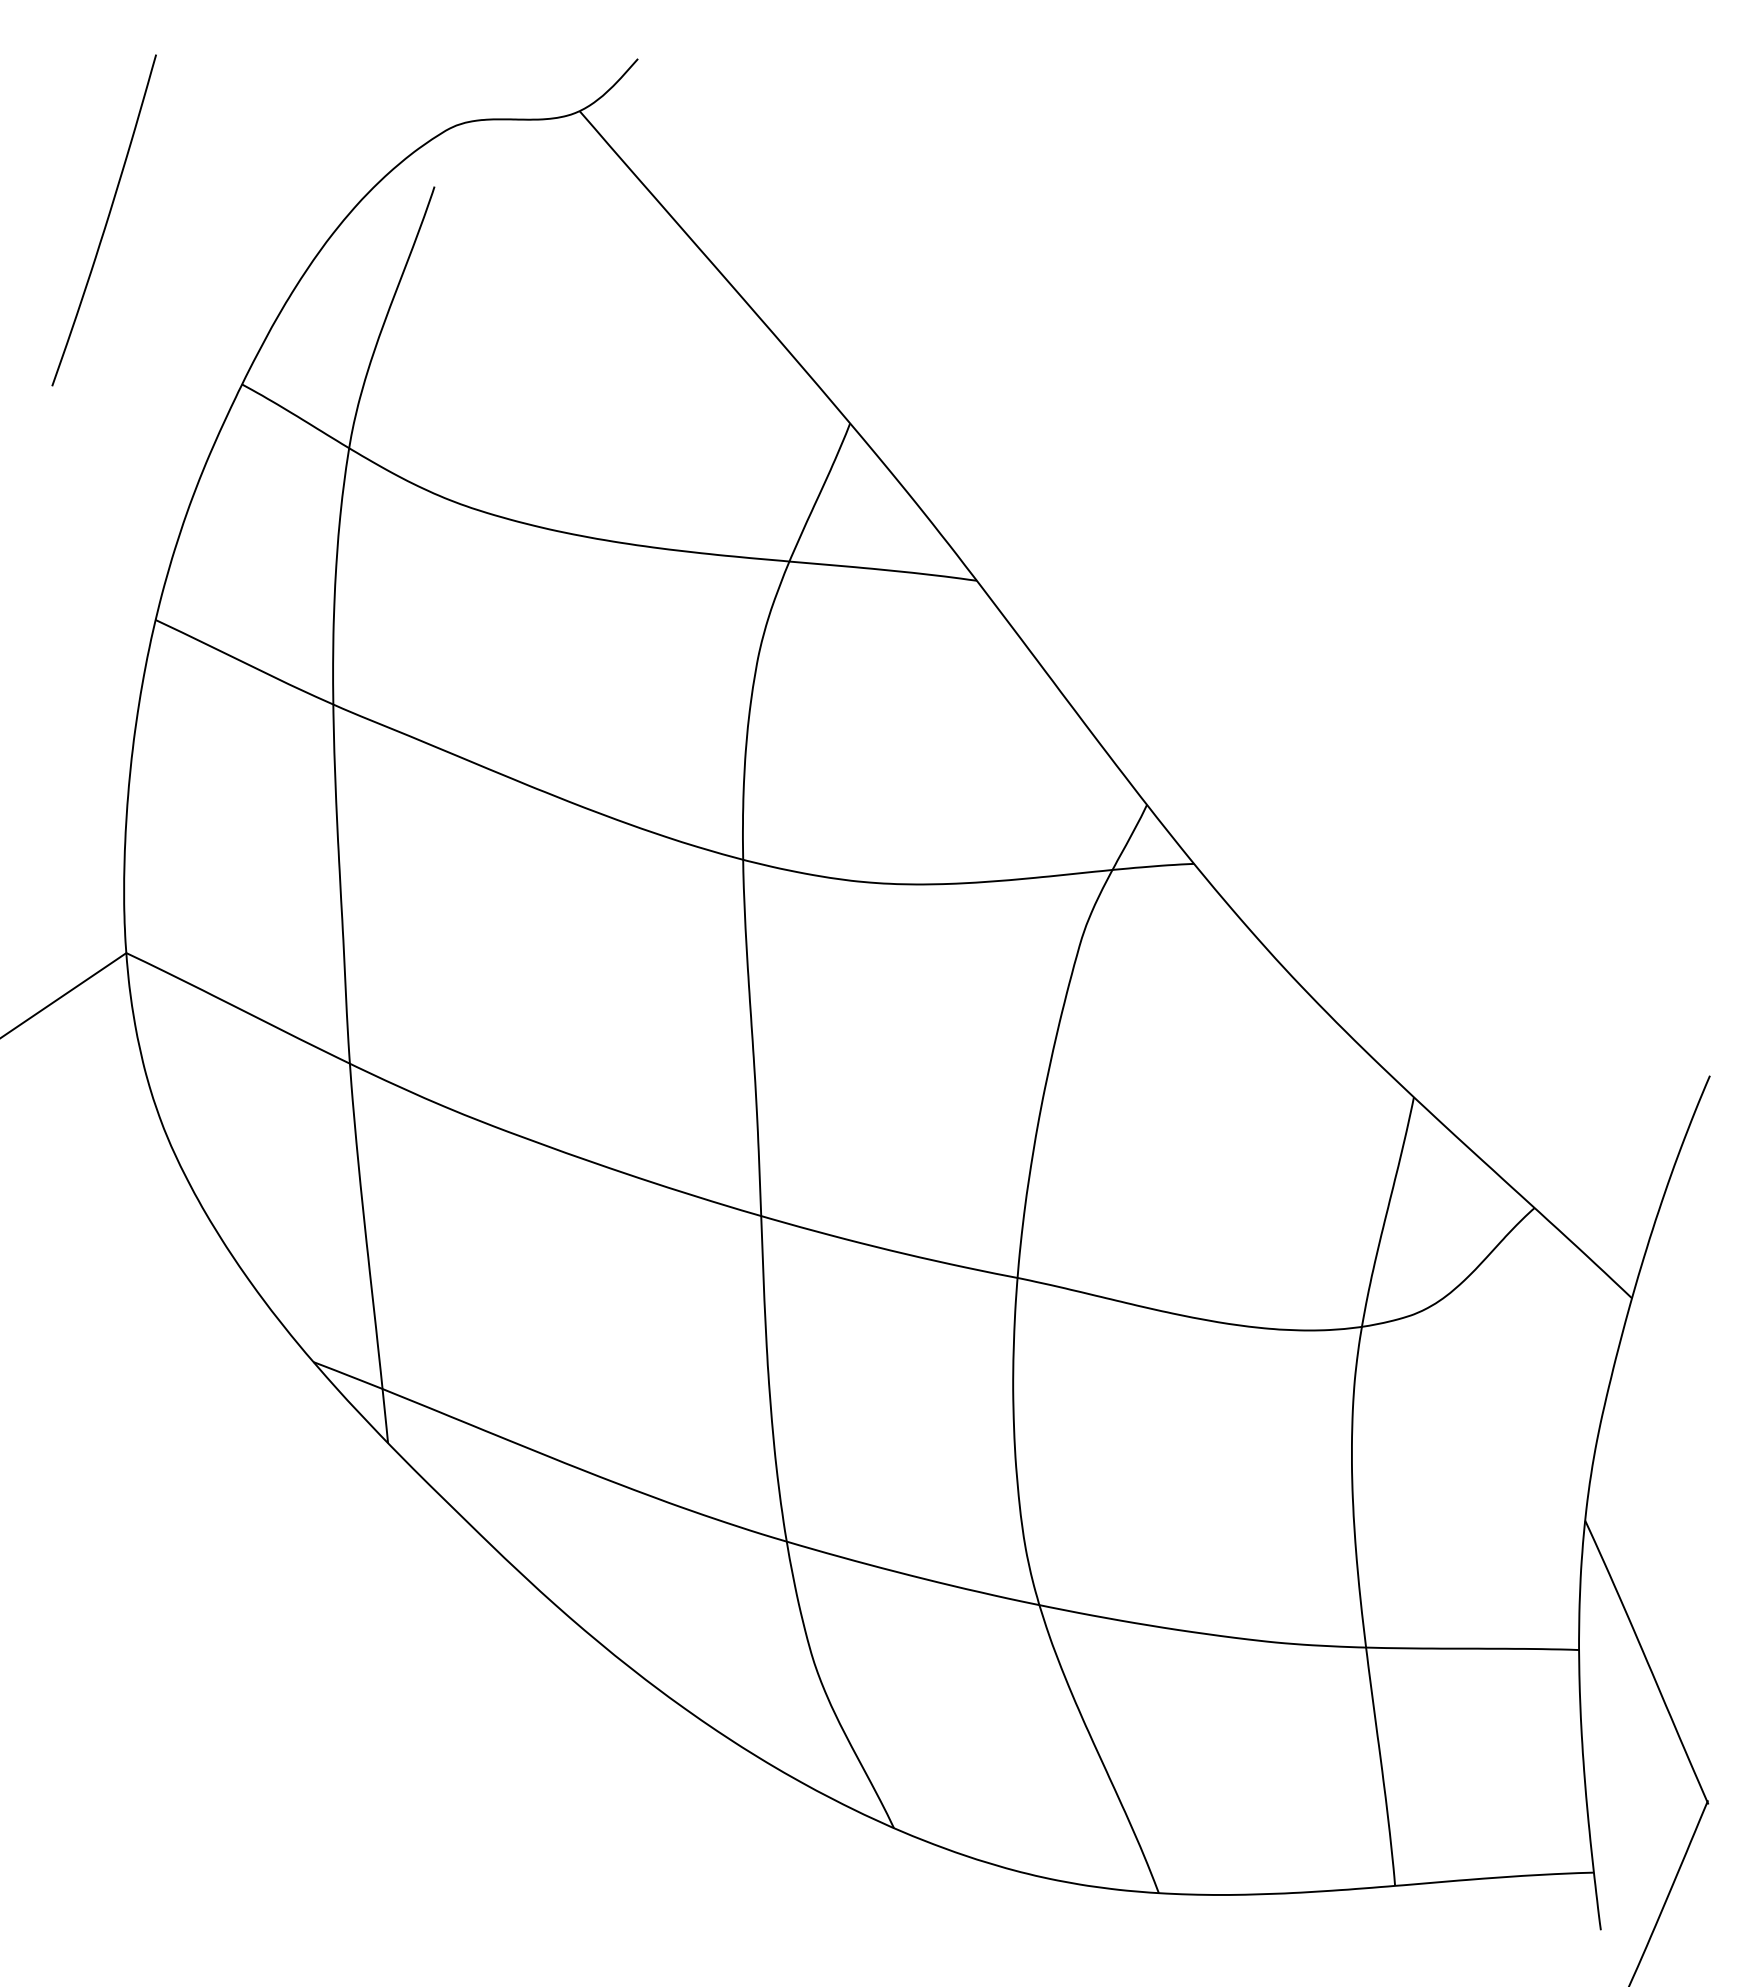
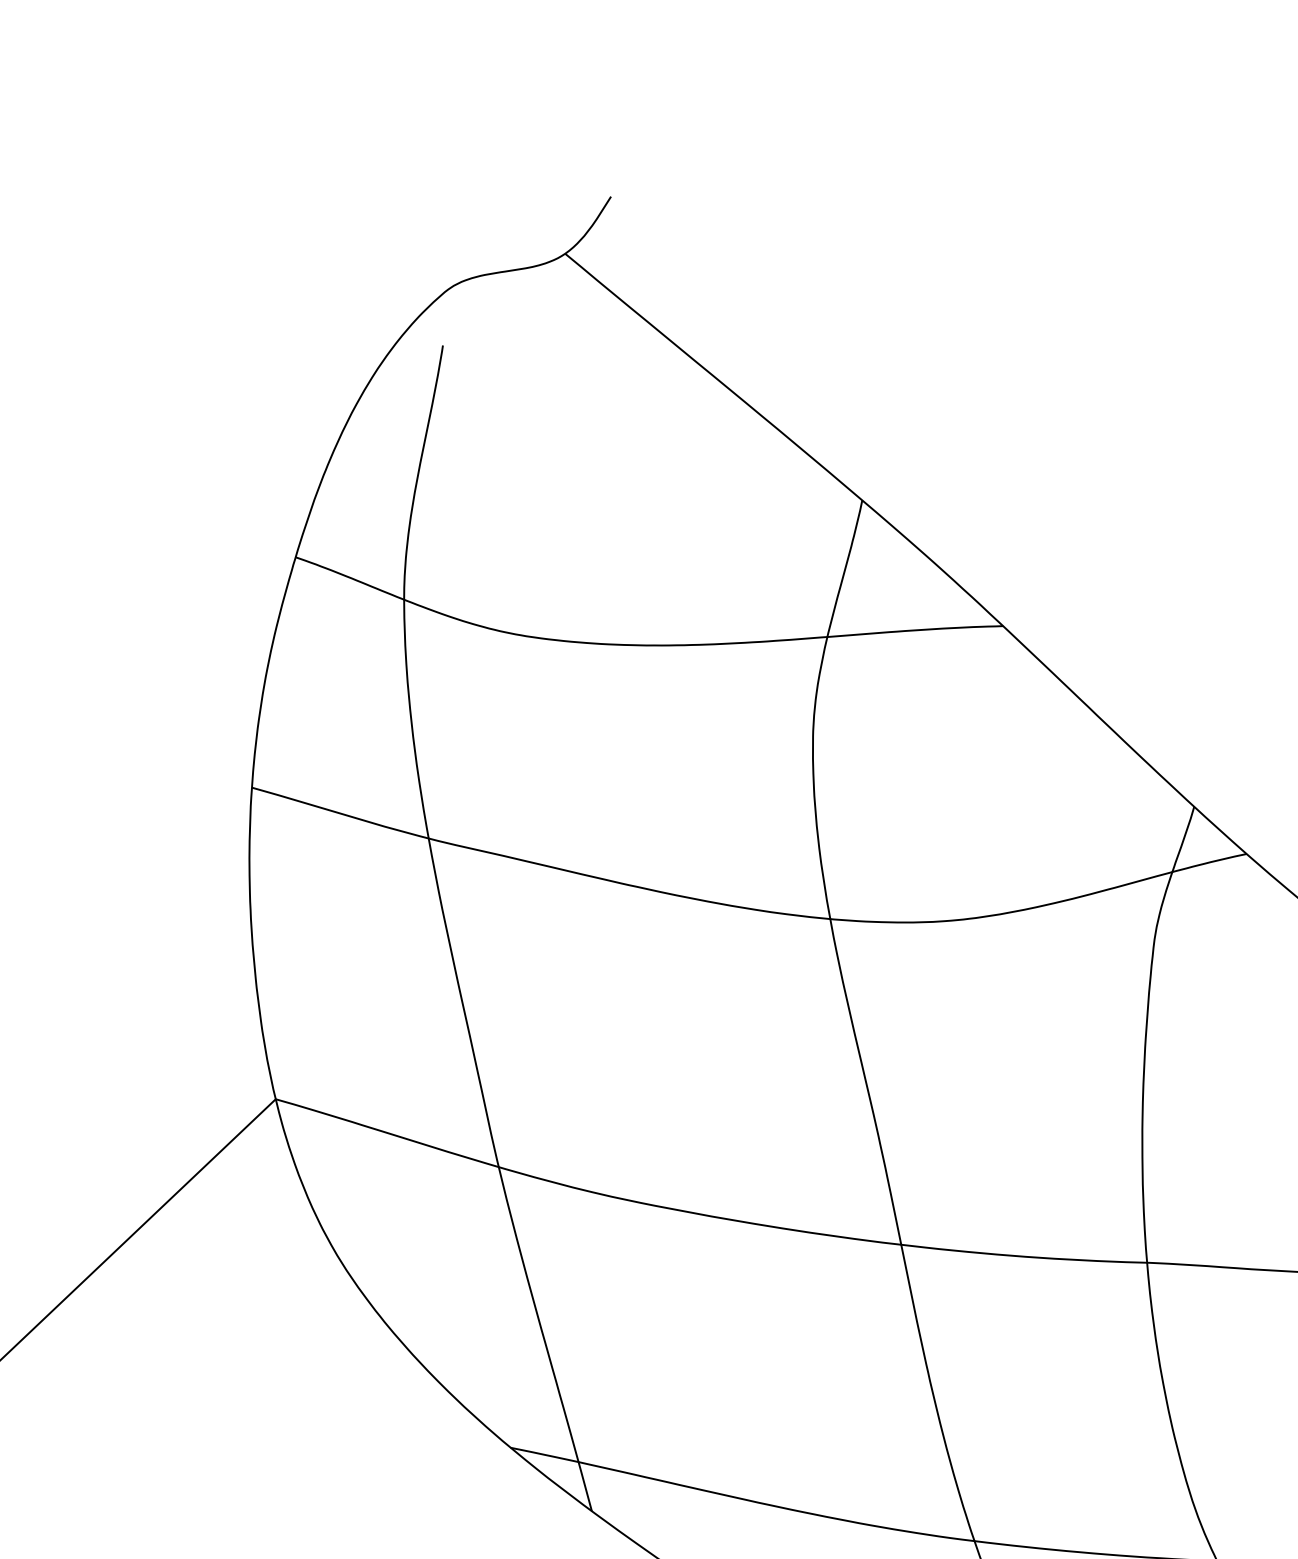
curve: (105, 222) -> (145, 428), removed

